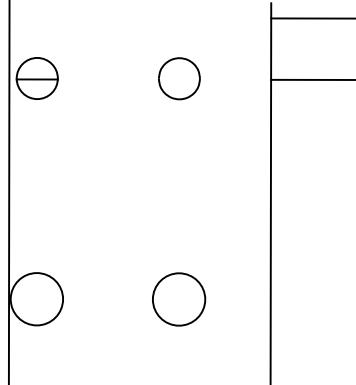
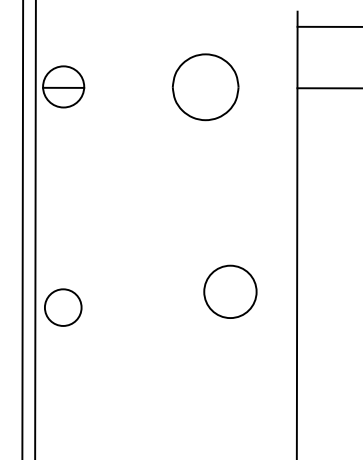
part: (179, 78) -> (205, 86), size x1.6
circle: (37, 299) -> (63, 307), size x0.7
circle: (179, 299) -> (230, 291), moved

